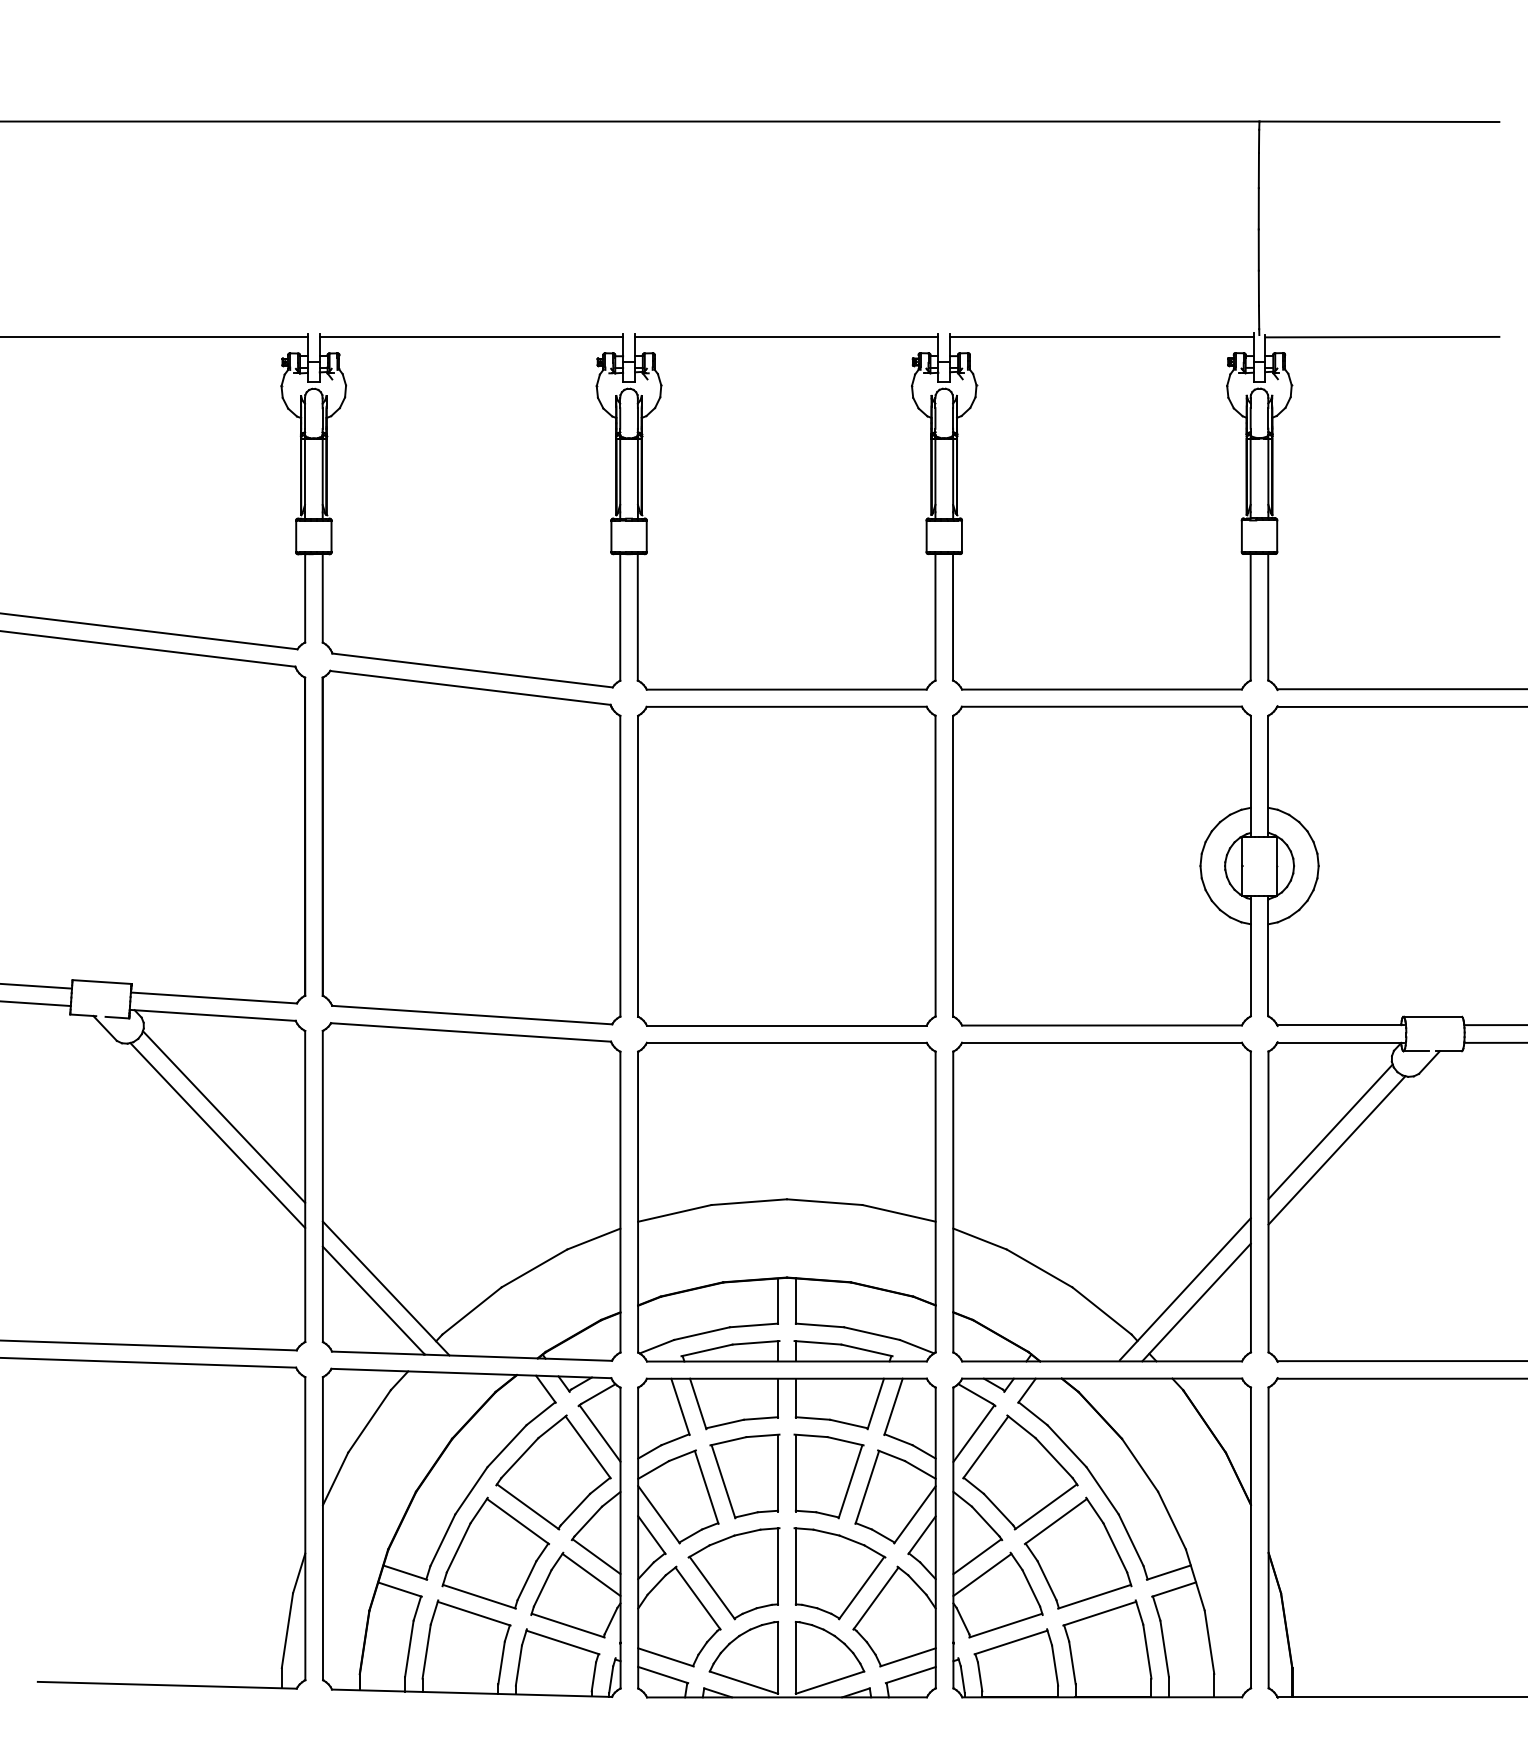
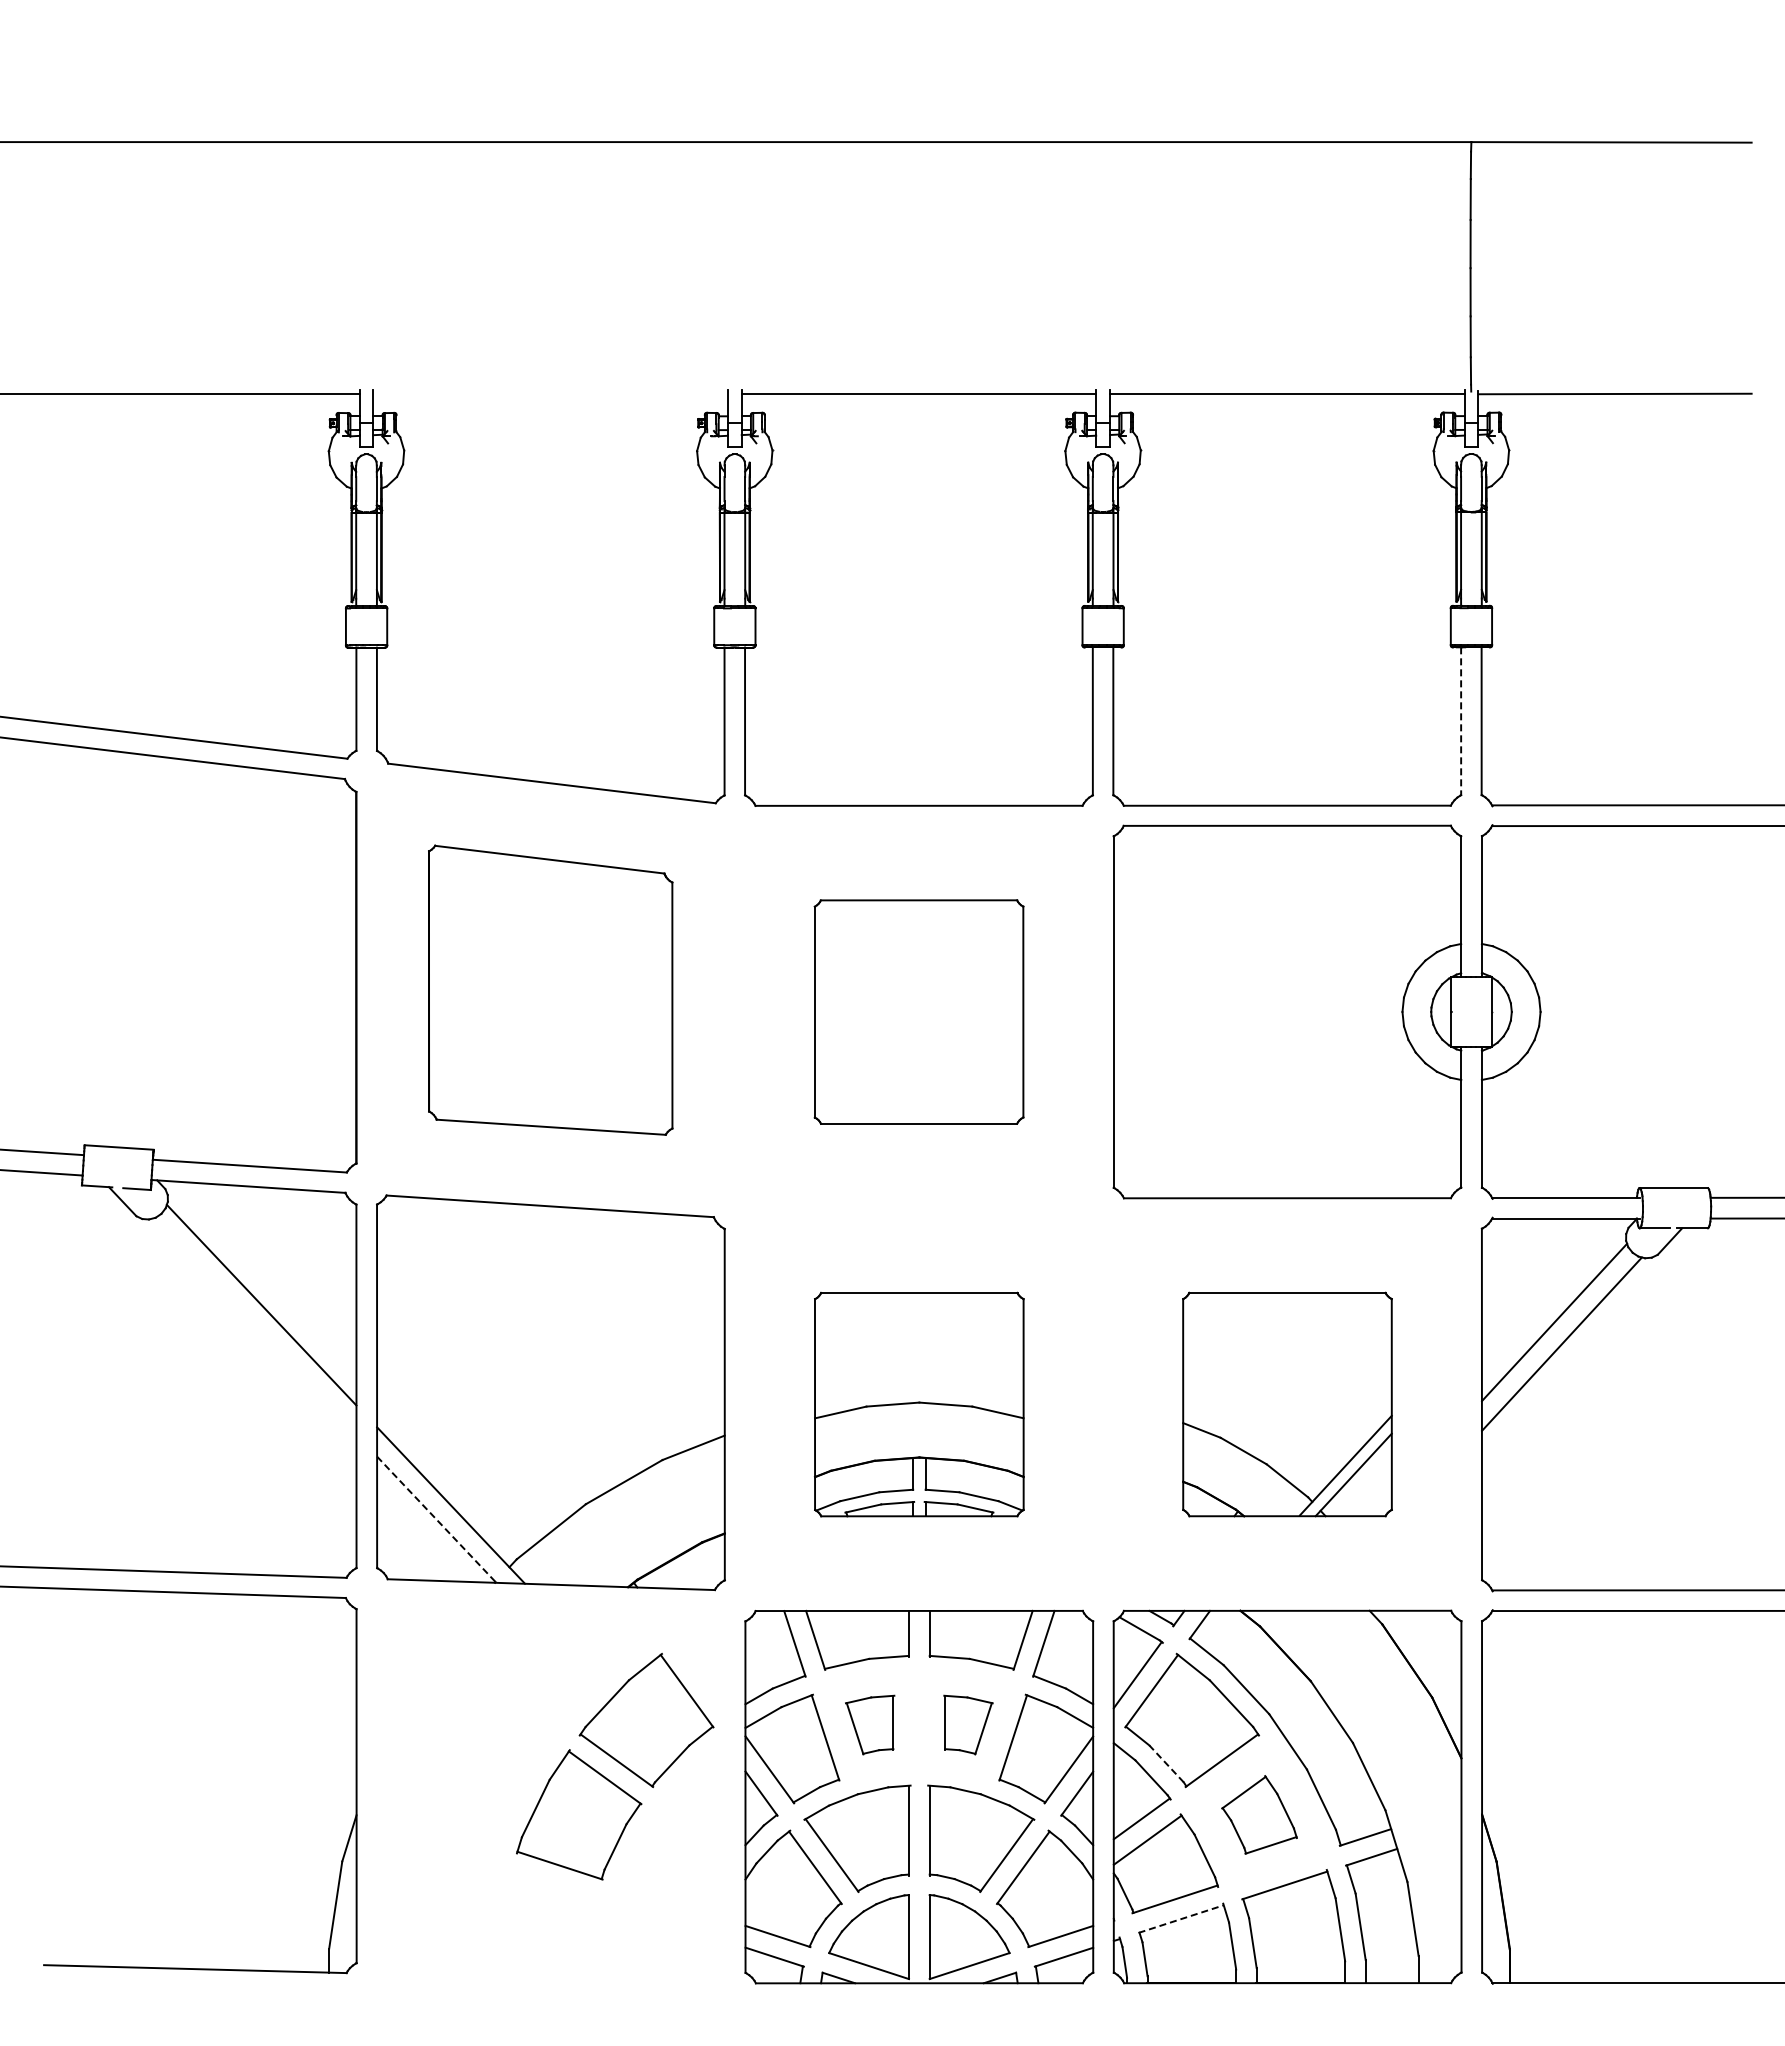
line: (471, 337) -> (550, 394), removed
line: (1251, 617) -> (1461, 721), solid -> dashed
part: (471, 846) -> (550, 989), size x0.7
part: (786, 865) -> (918, 1011), size x0.6
line: (217, 1135) -> (254, 1326), removed
part: (787, 1202) -> (919, 1404), size x0.6
part: (1102, 1202) -> (1287, 1404), size x0.6
line: (373, 1300) -> (436, 1519), solid -> dashed
part: (744, 1475) -> (869, 1724), size x0.6
part: (829, 1475) -> (968, 1724), size x0.6
line: (998, 1509) -> (1166, 1763), solid -> dashed
part: (471, 1532) -> (550, 1790), removed
part: (1078, 1552) -> (1259, 1814), size x0.6
line: (1011, 1642) -> (1181, 1919), solid -> dashed

